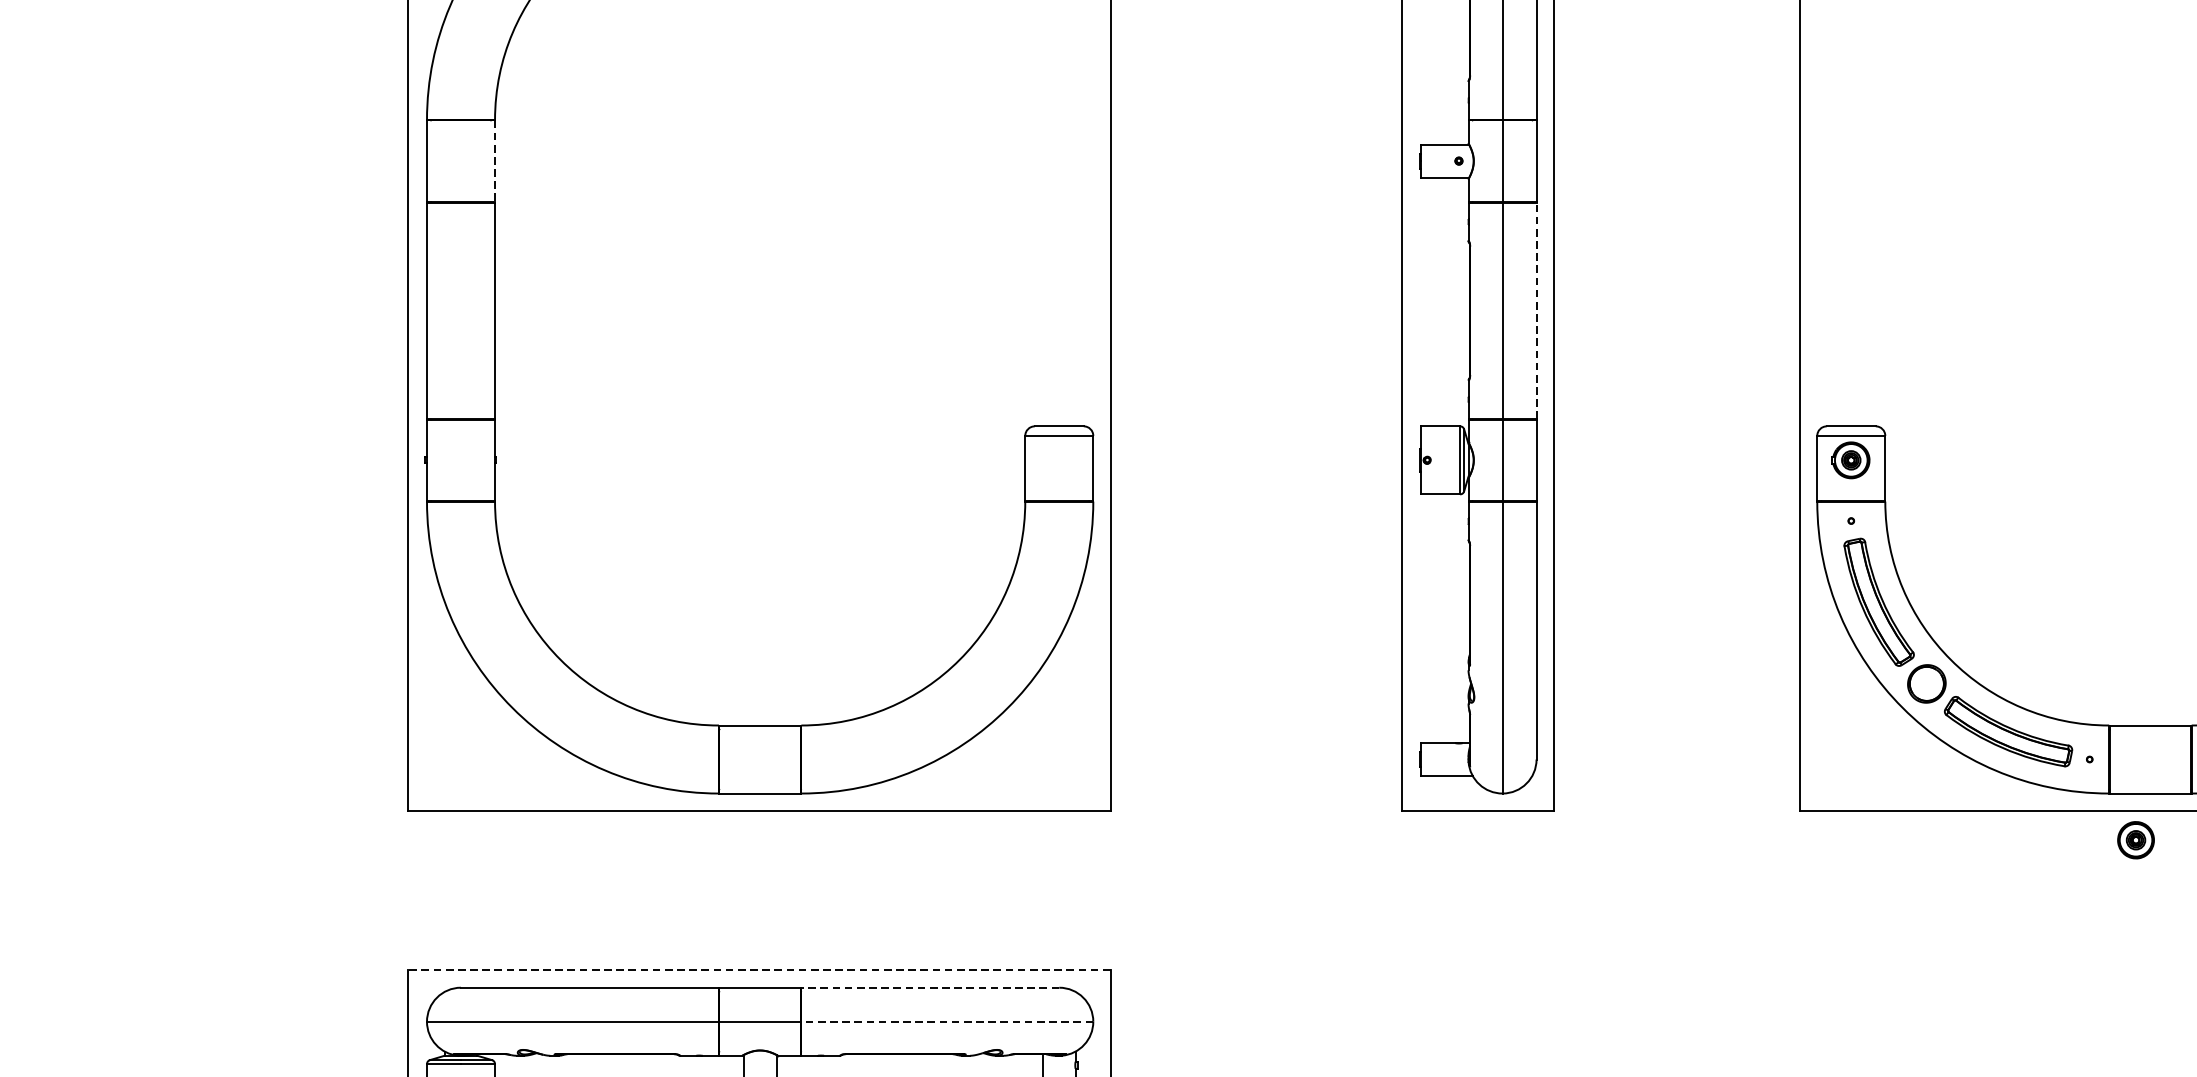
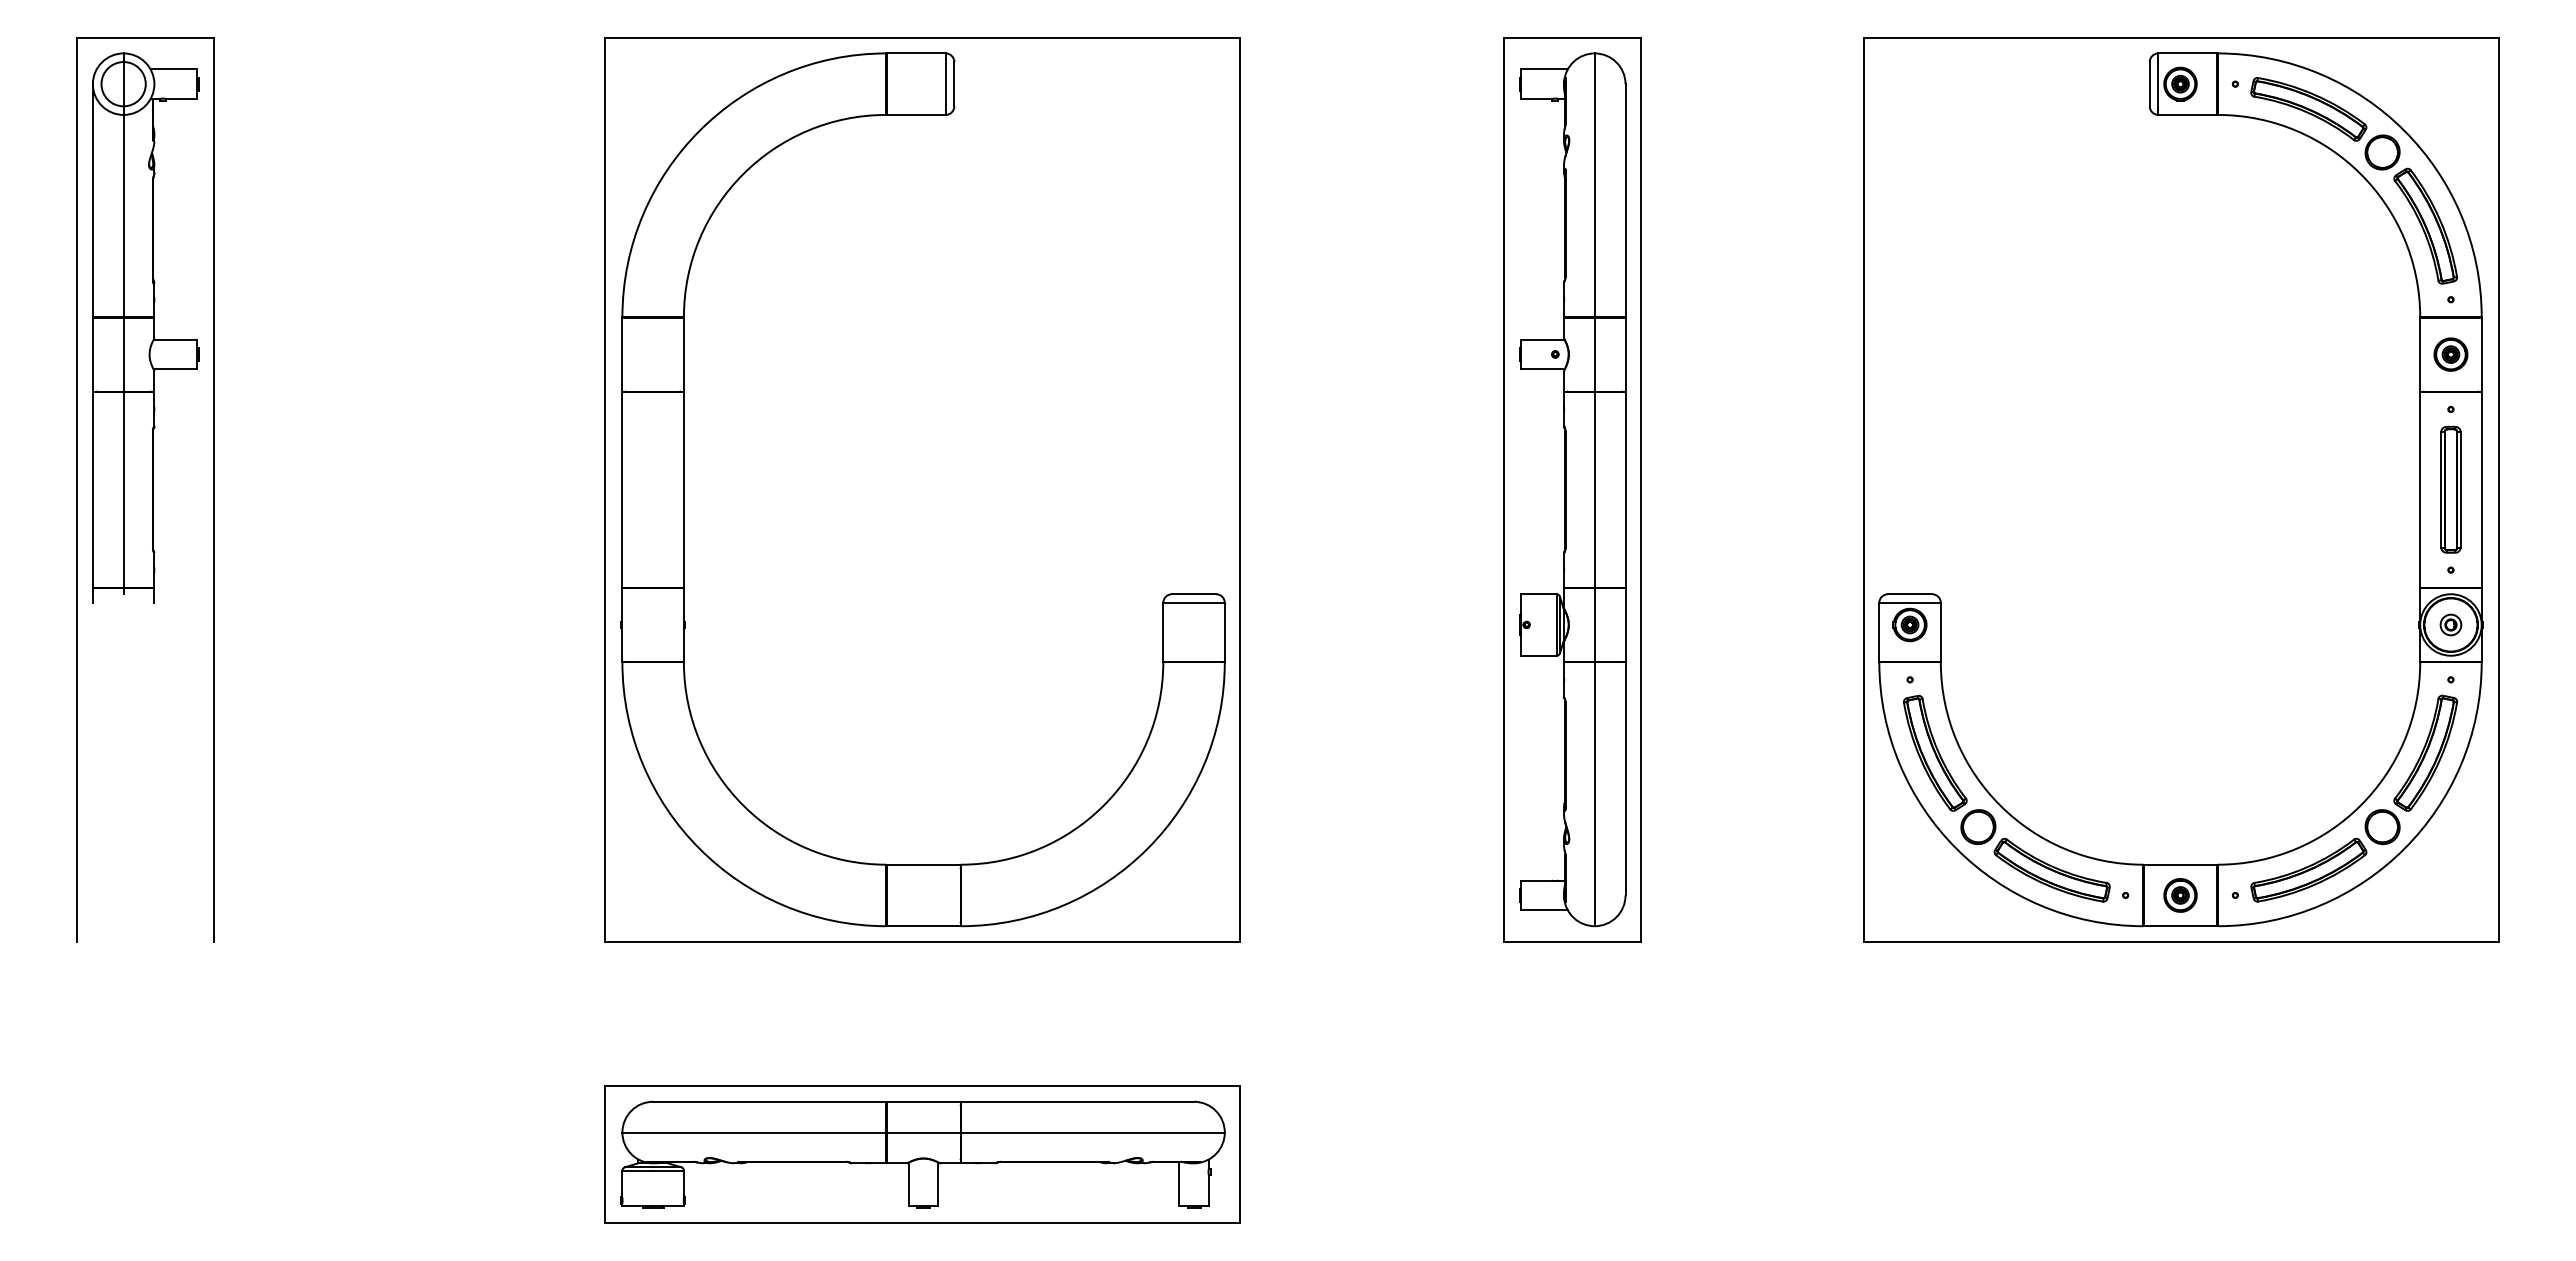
line: (494, 161) -> (683, 354), dashed -> solid
line: (1536, 310) -> (1625, 489), dashed -> solid
part: (2136, 840) -> (2180, 895), moved
line: (758, 970) -> (922, 1086), dashed -> solid
line: (930, 987) -> (1077, 1101), dashed -> solid
line: (946, 1021) -> (1092, 1132), dashed -> solid

